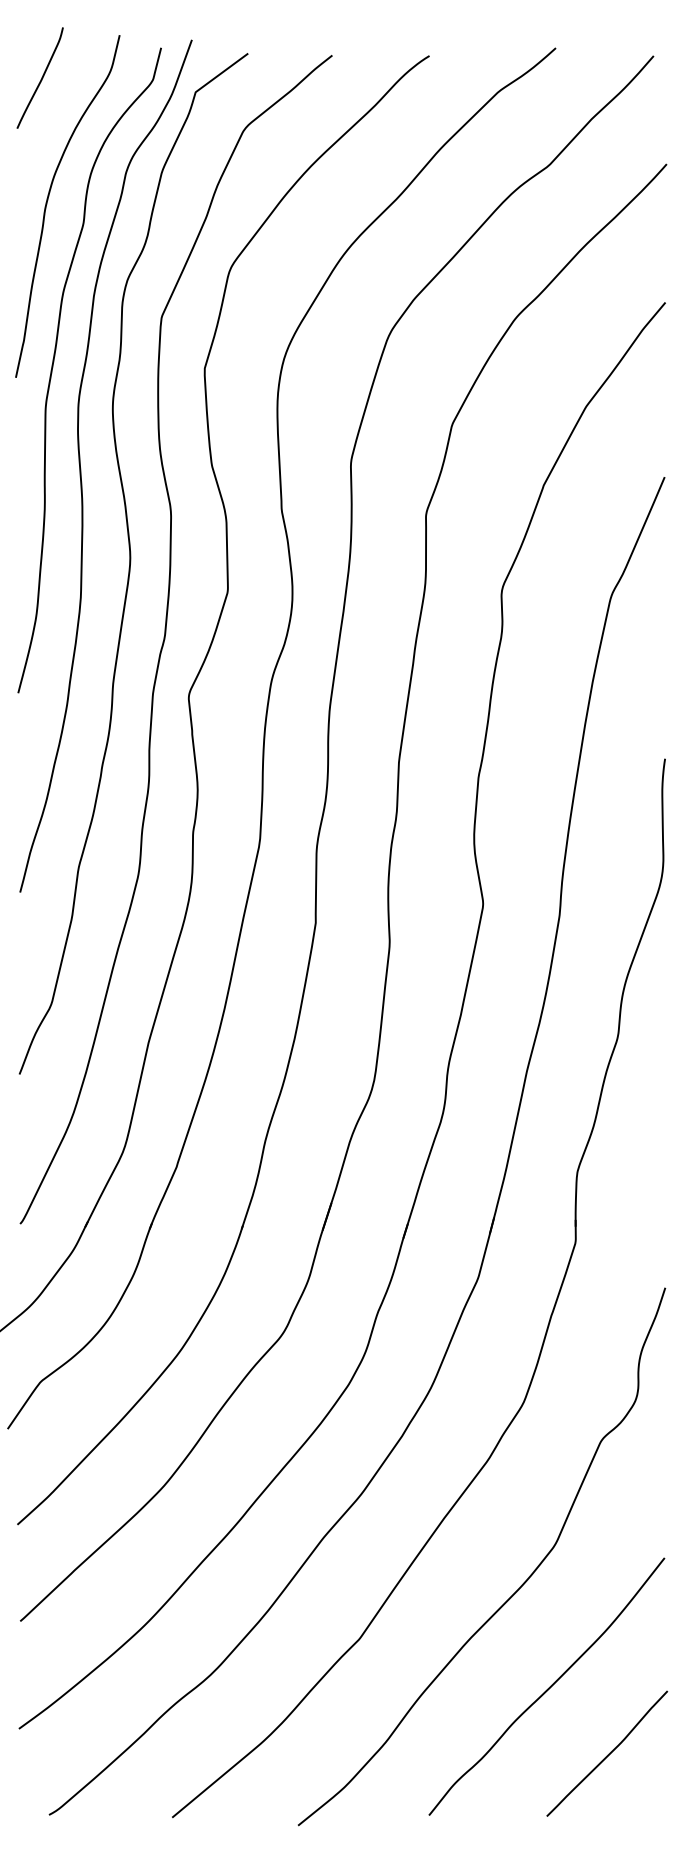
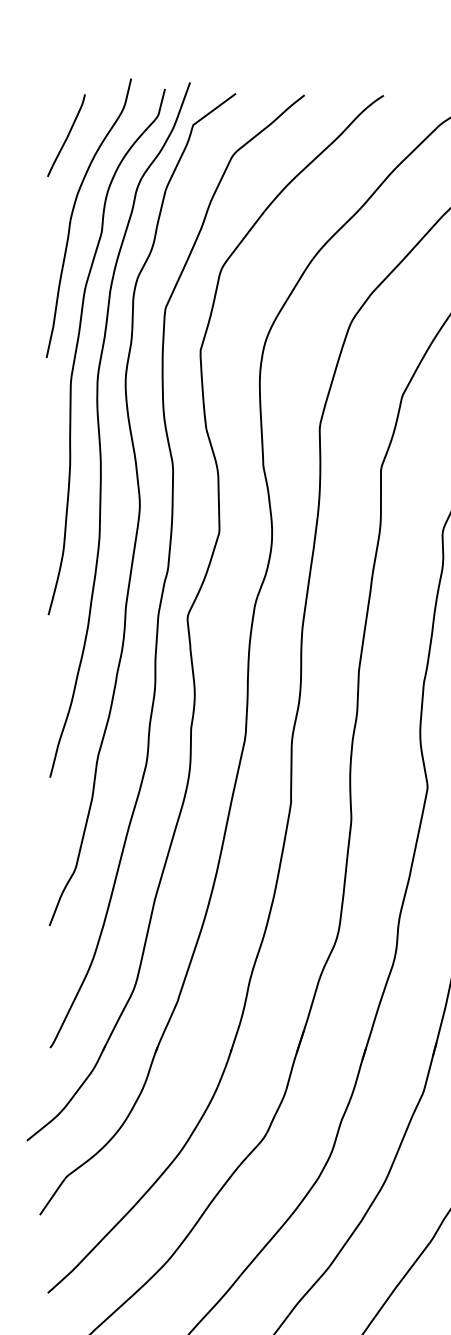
curve: (41, 77) -> (67, 135), moved

